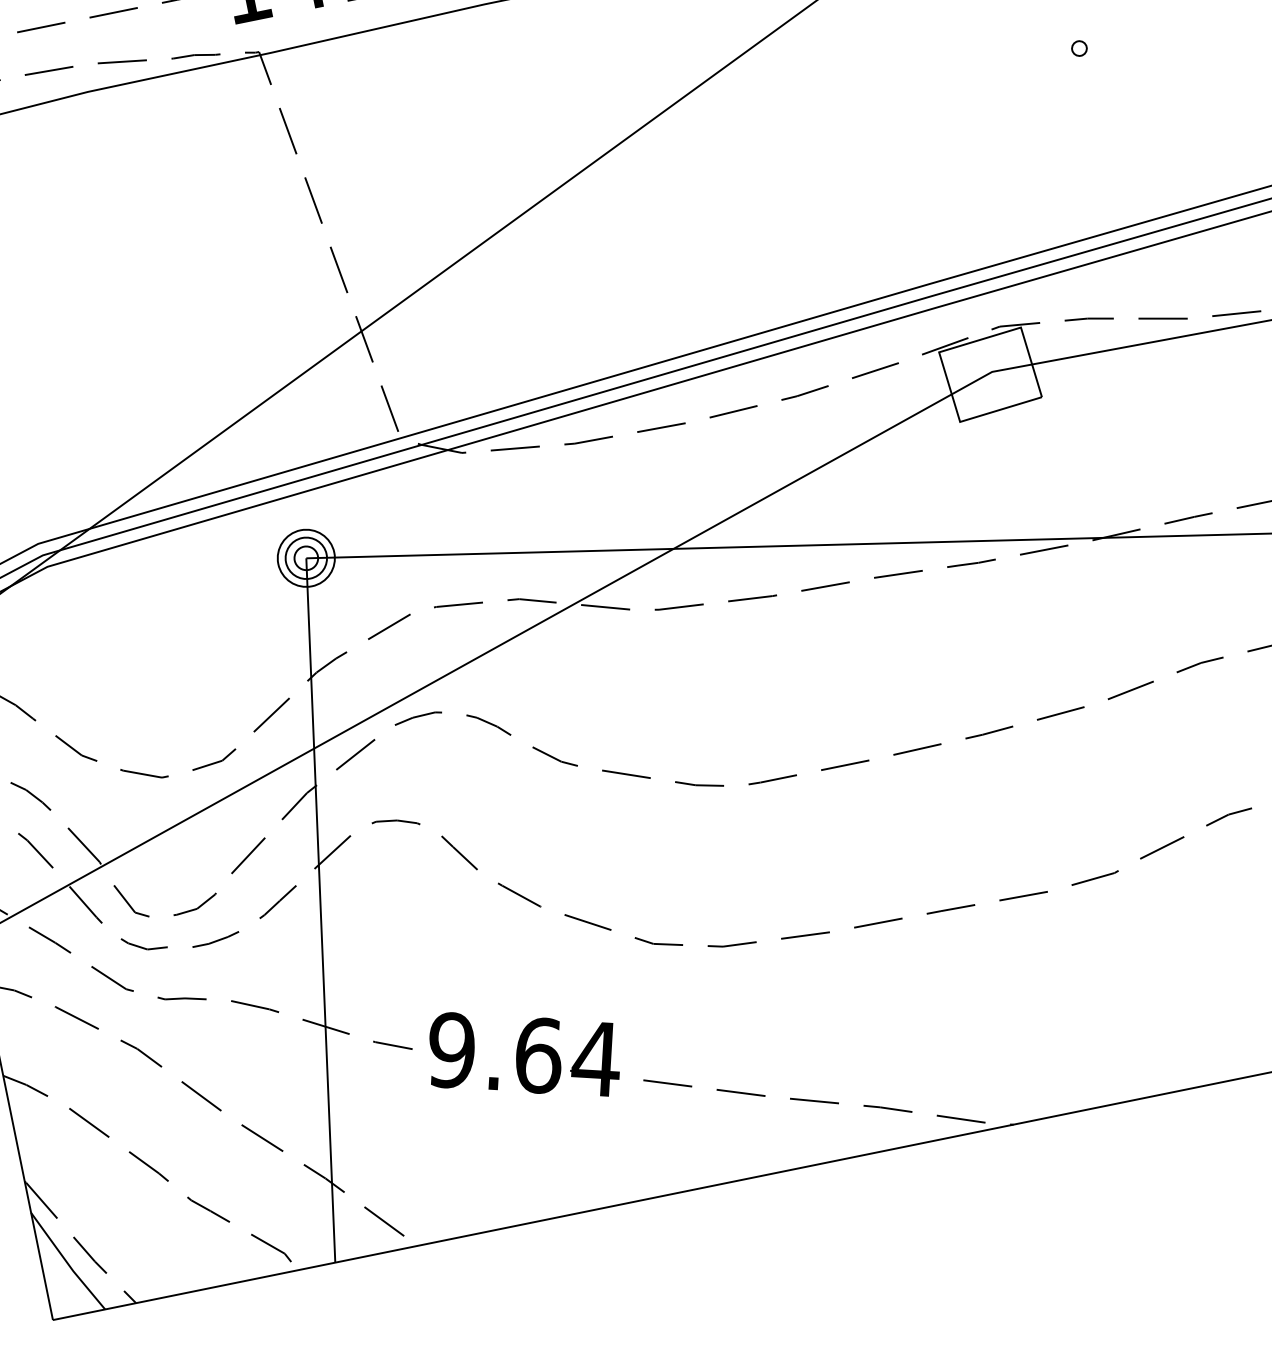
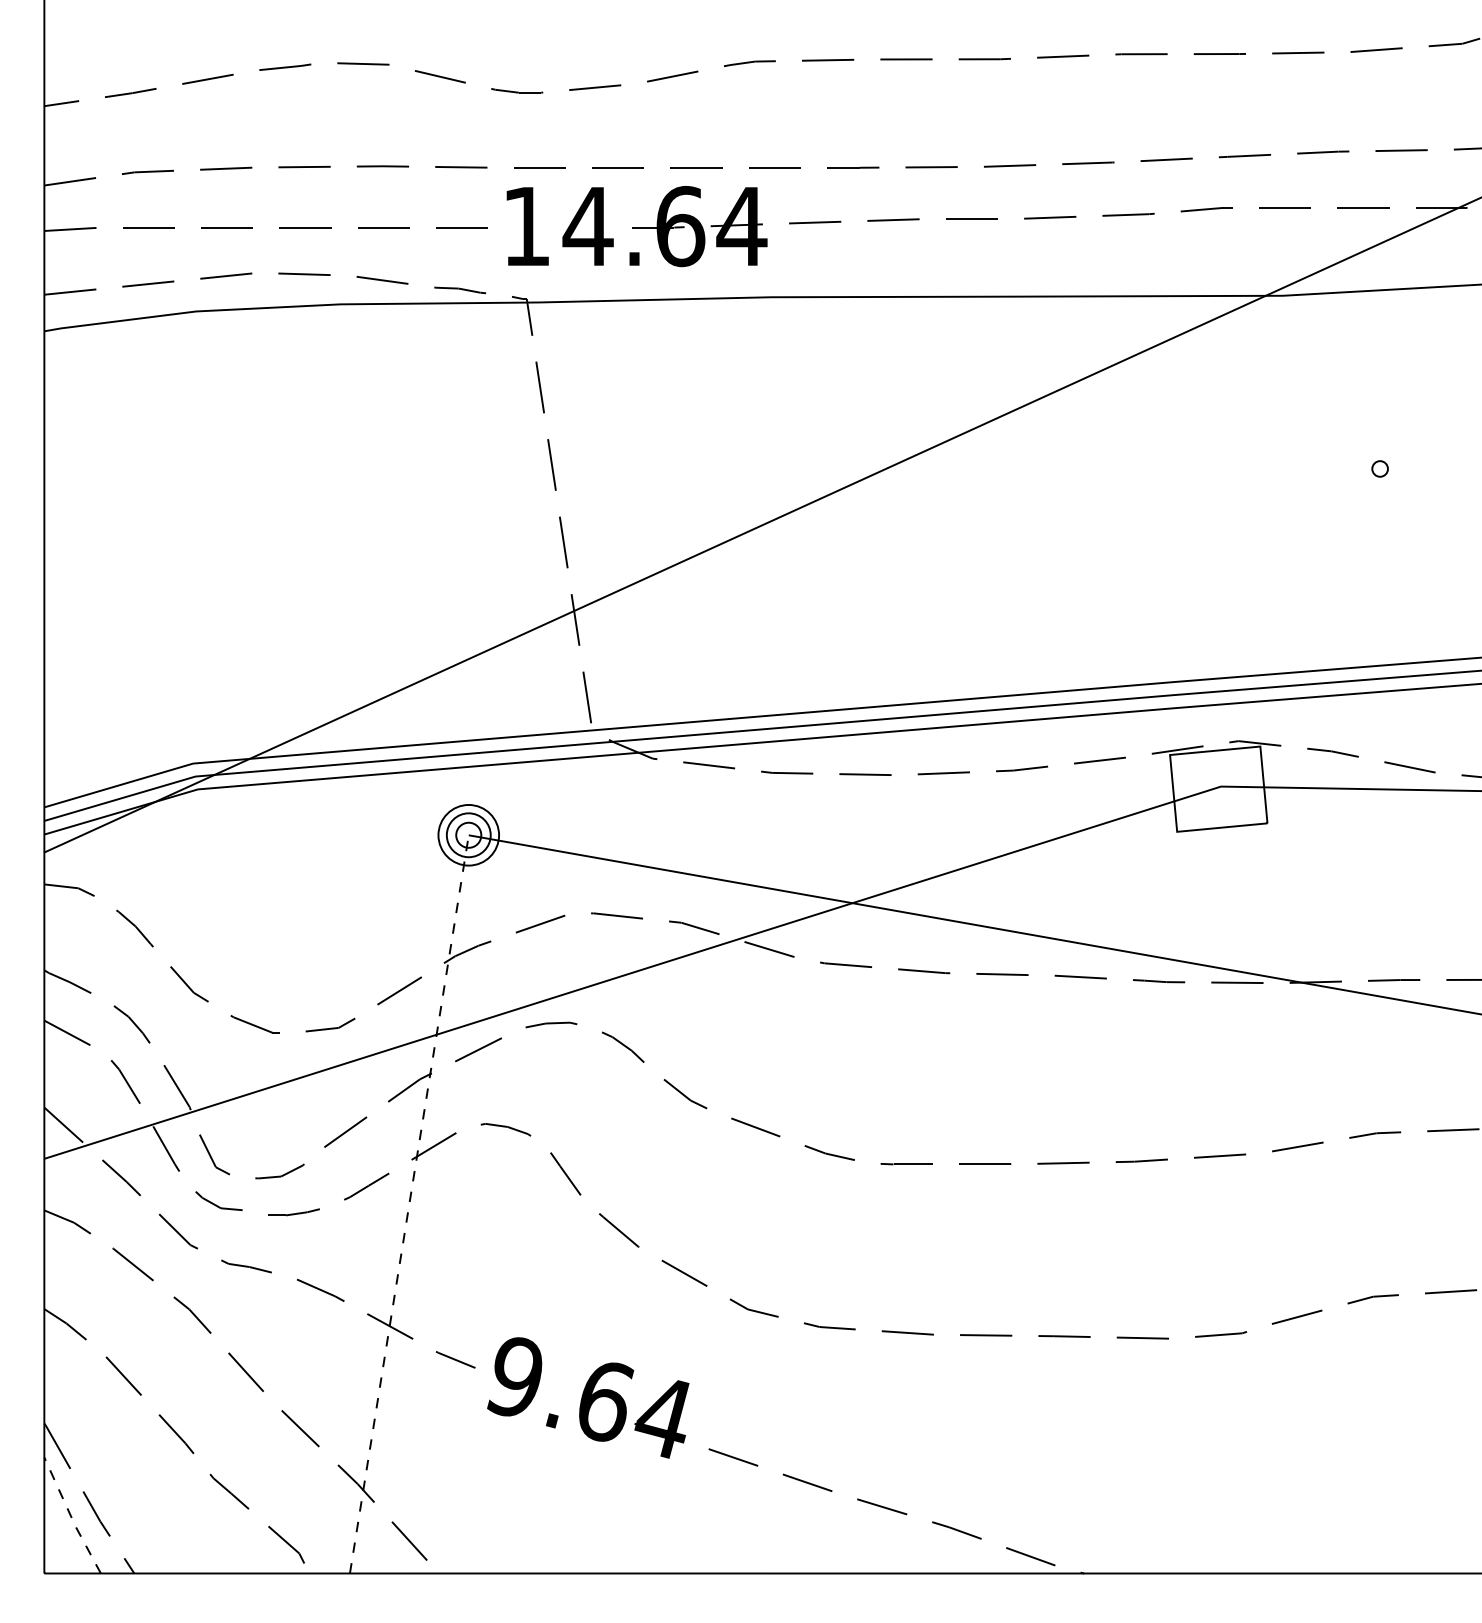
line: (320, 910) -> (409, 1204), solid -> dashed
line: (66, 1262) -> (70, 1516), solid -> dashed

